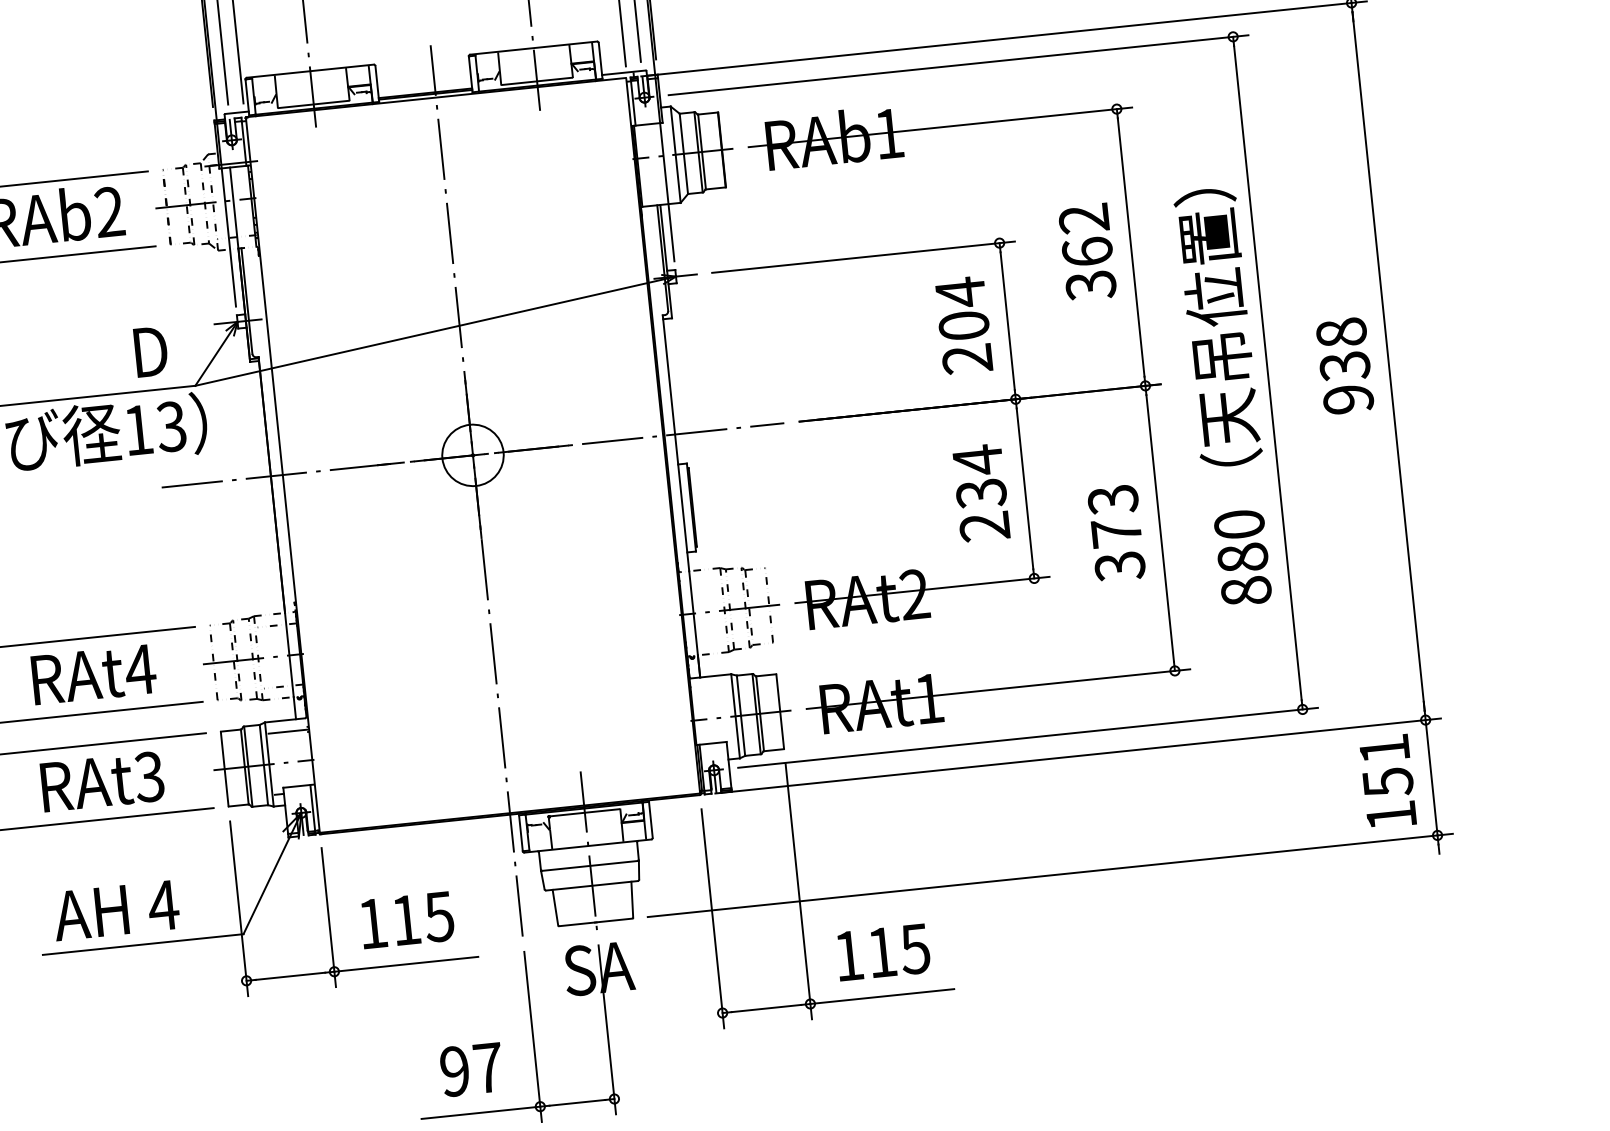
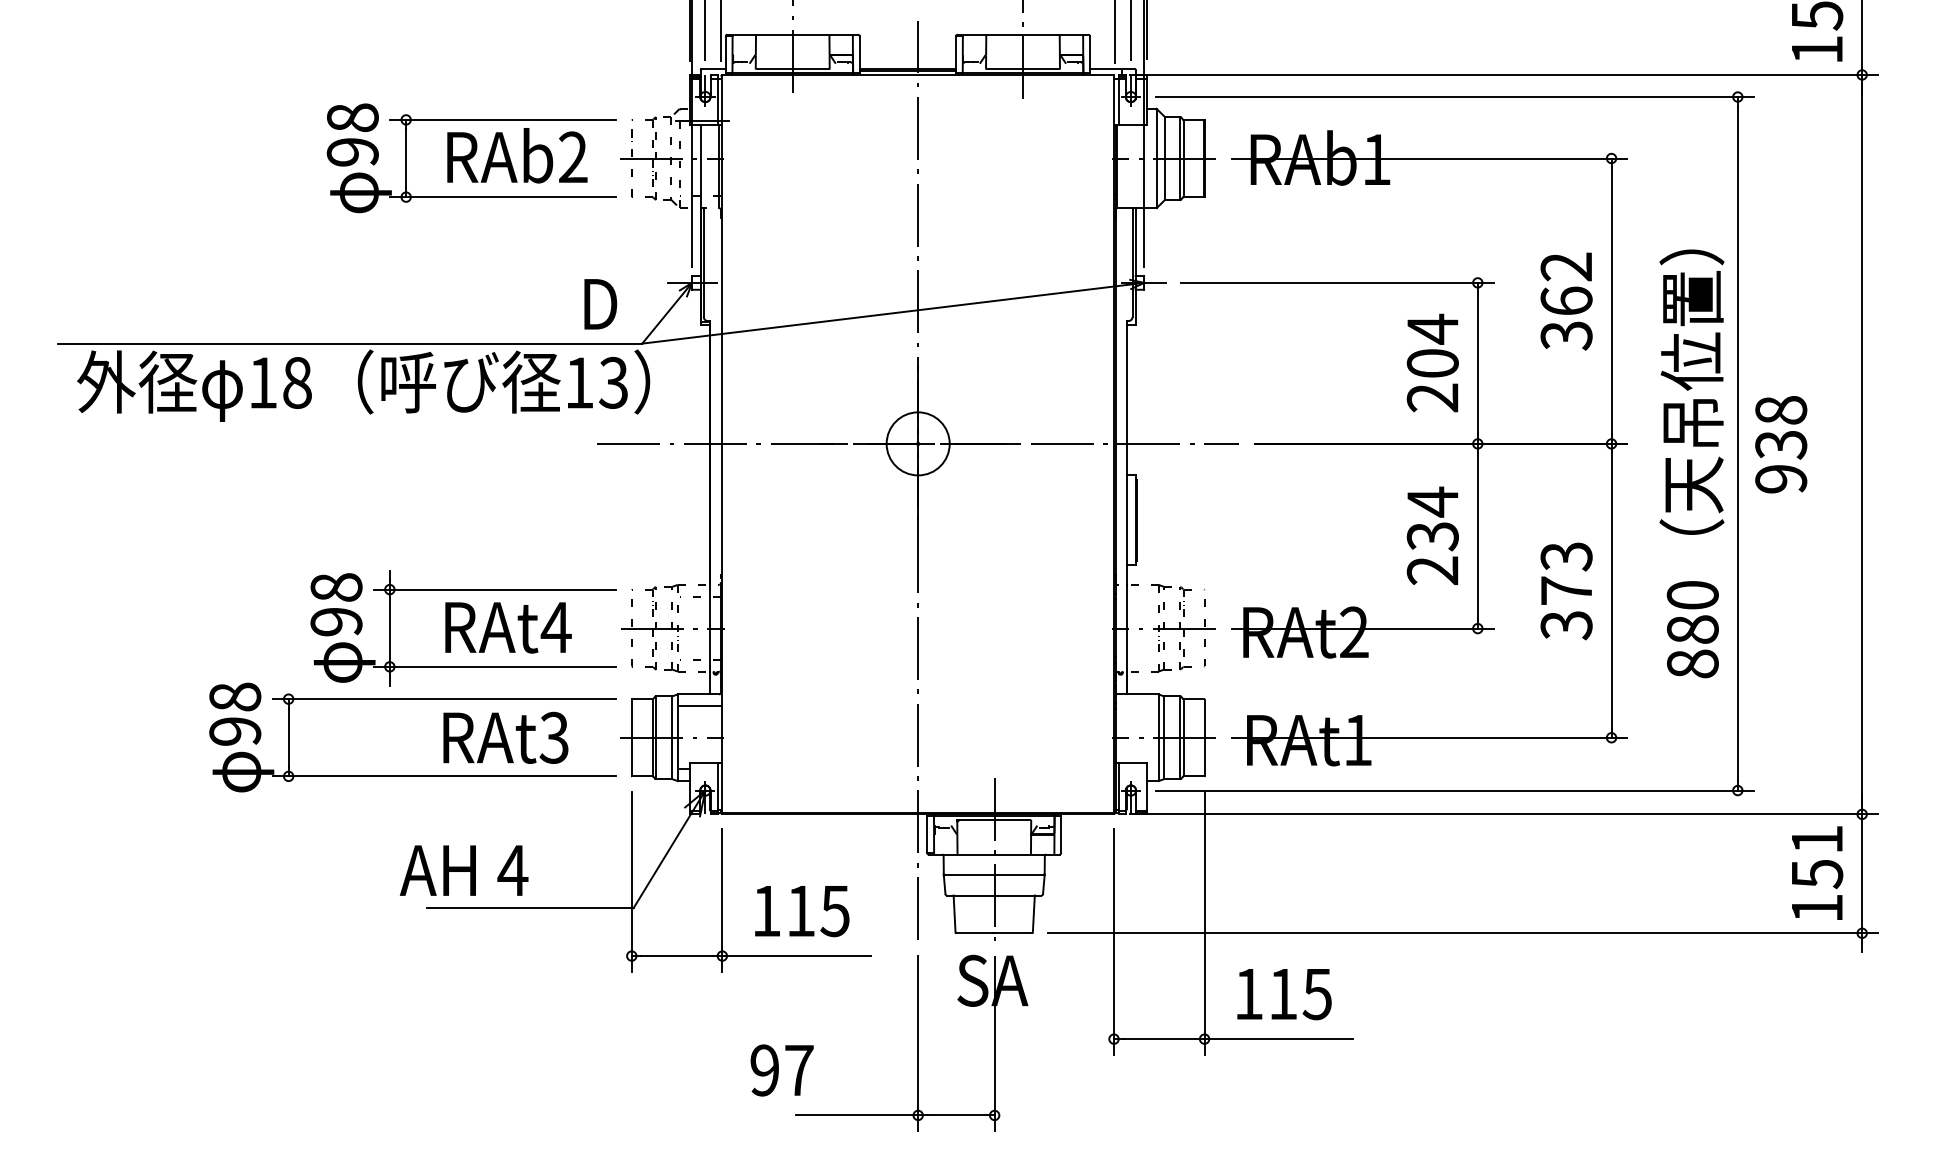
text: (1345, 365) -> (1781, 444), moved
text: (115, 910) -> (463, 870), moved
text: (471, 1069) -> (781, 1070), moved

